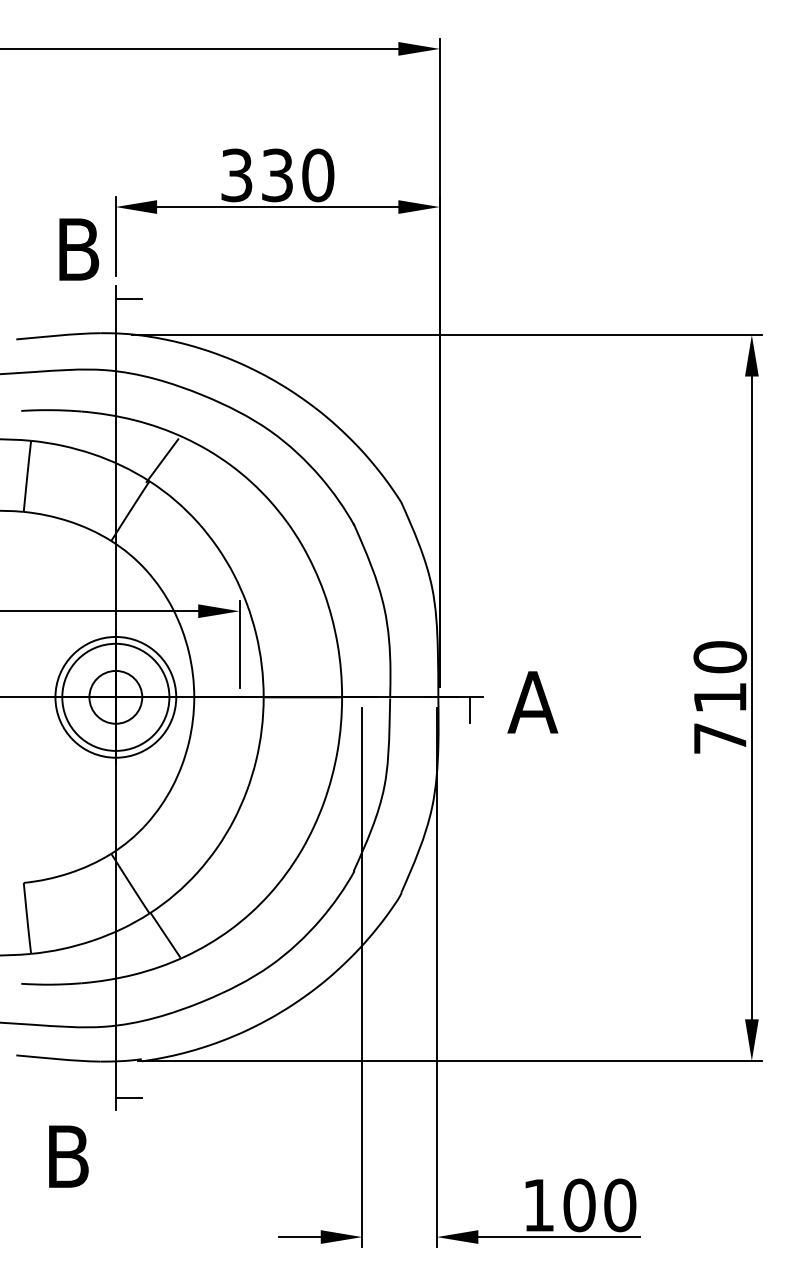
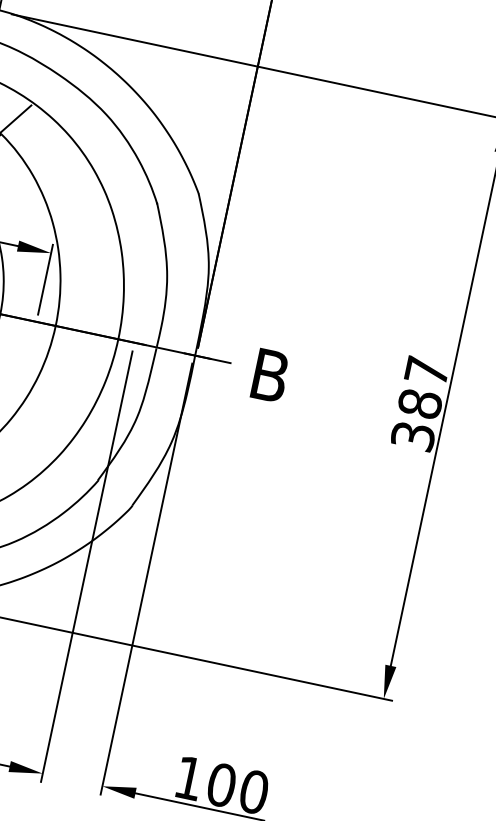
text: (720, 697) -> (420, 403), 710 -> 387
text: (532, 702) -> (269, 375), A -> B
line: (470, 710) -> (218, 371), removed

